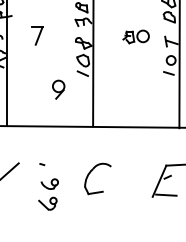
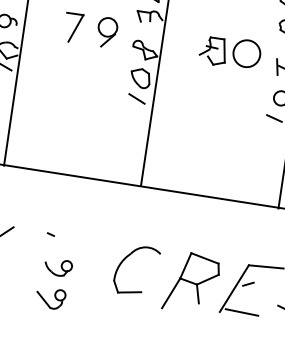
part: (135, 36) -> (229, 51), size x1.43
part: (58, 89) -> (106, 32), moved
part: (132, 181) -> (191, 282), added

